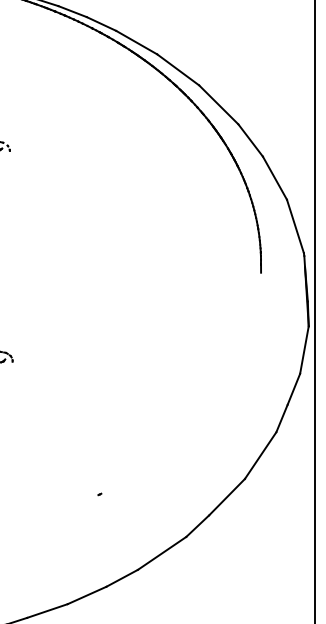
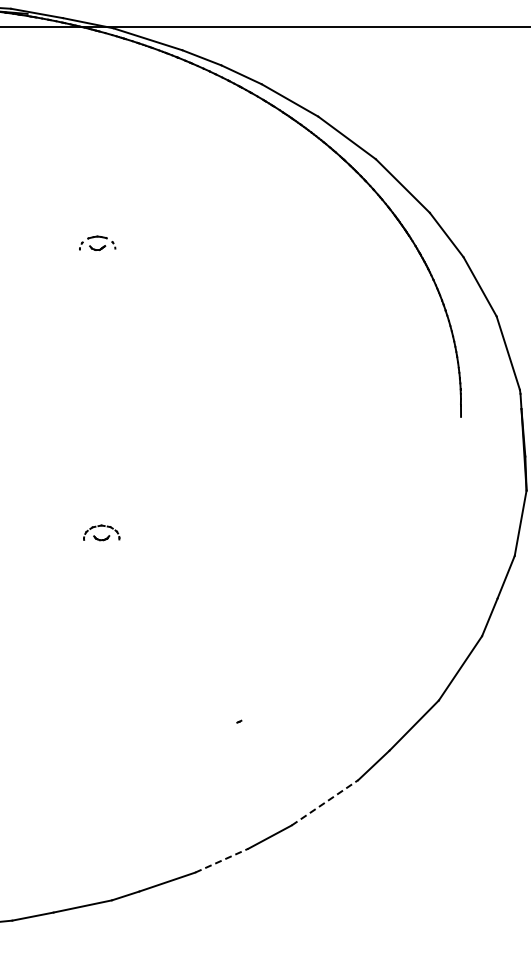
line: (162, 553) -> (325, 802), solid -> dashed
line: (87, 595) -> (222, 860), solid -> dashed

